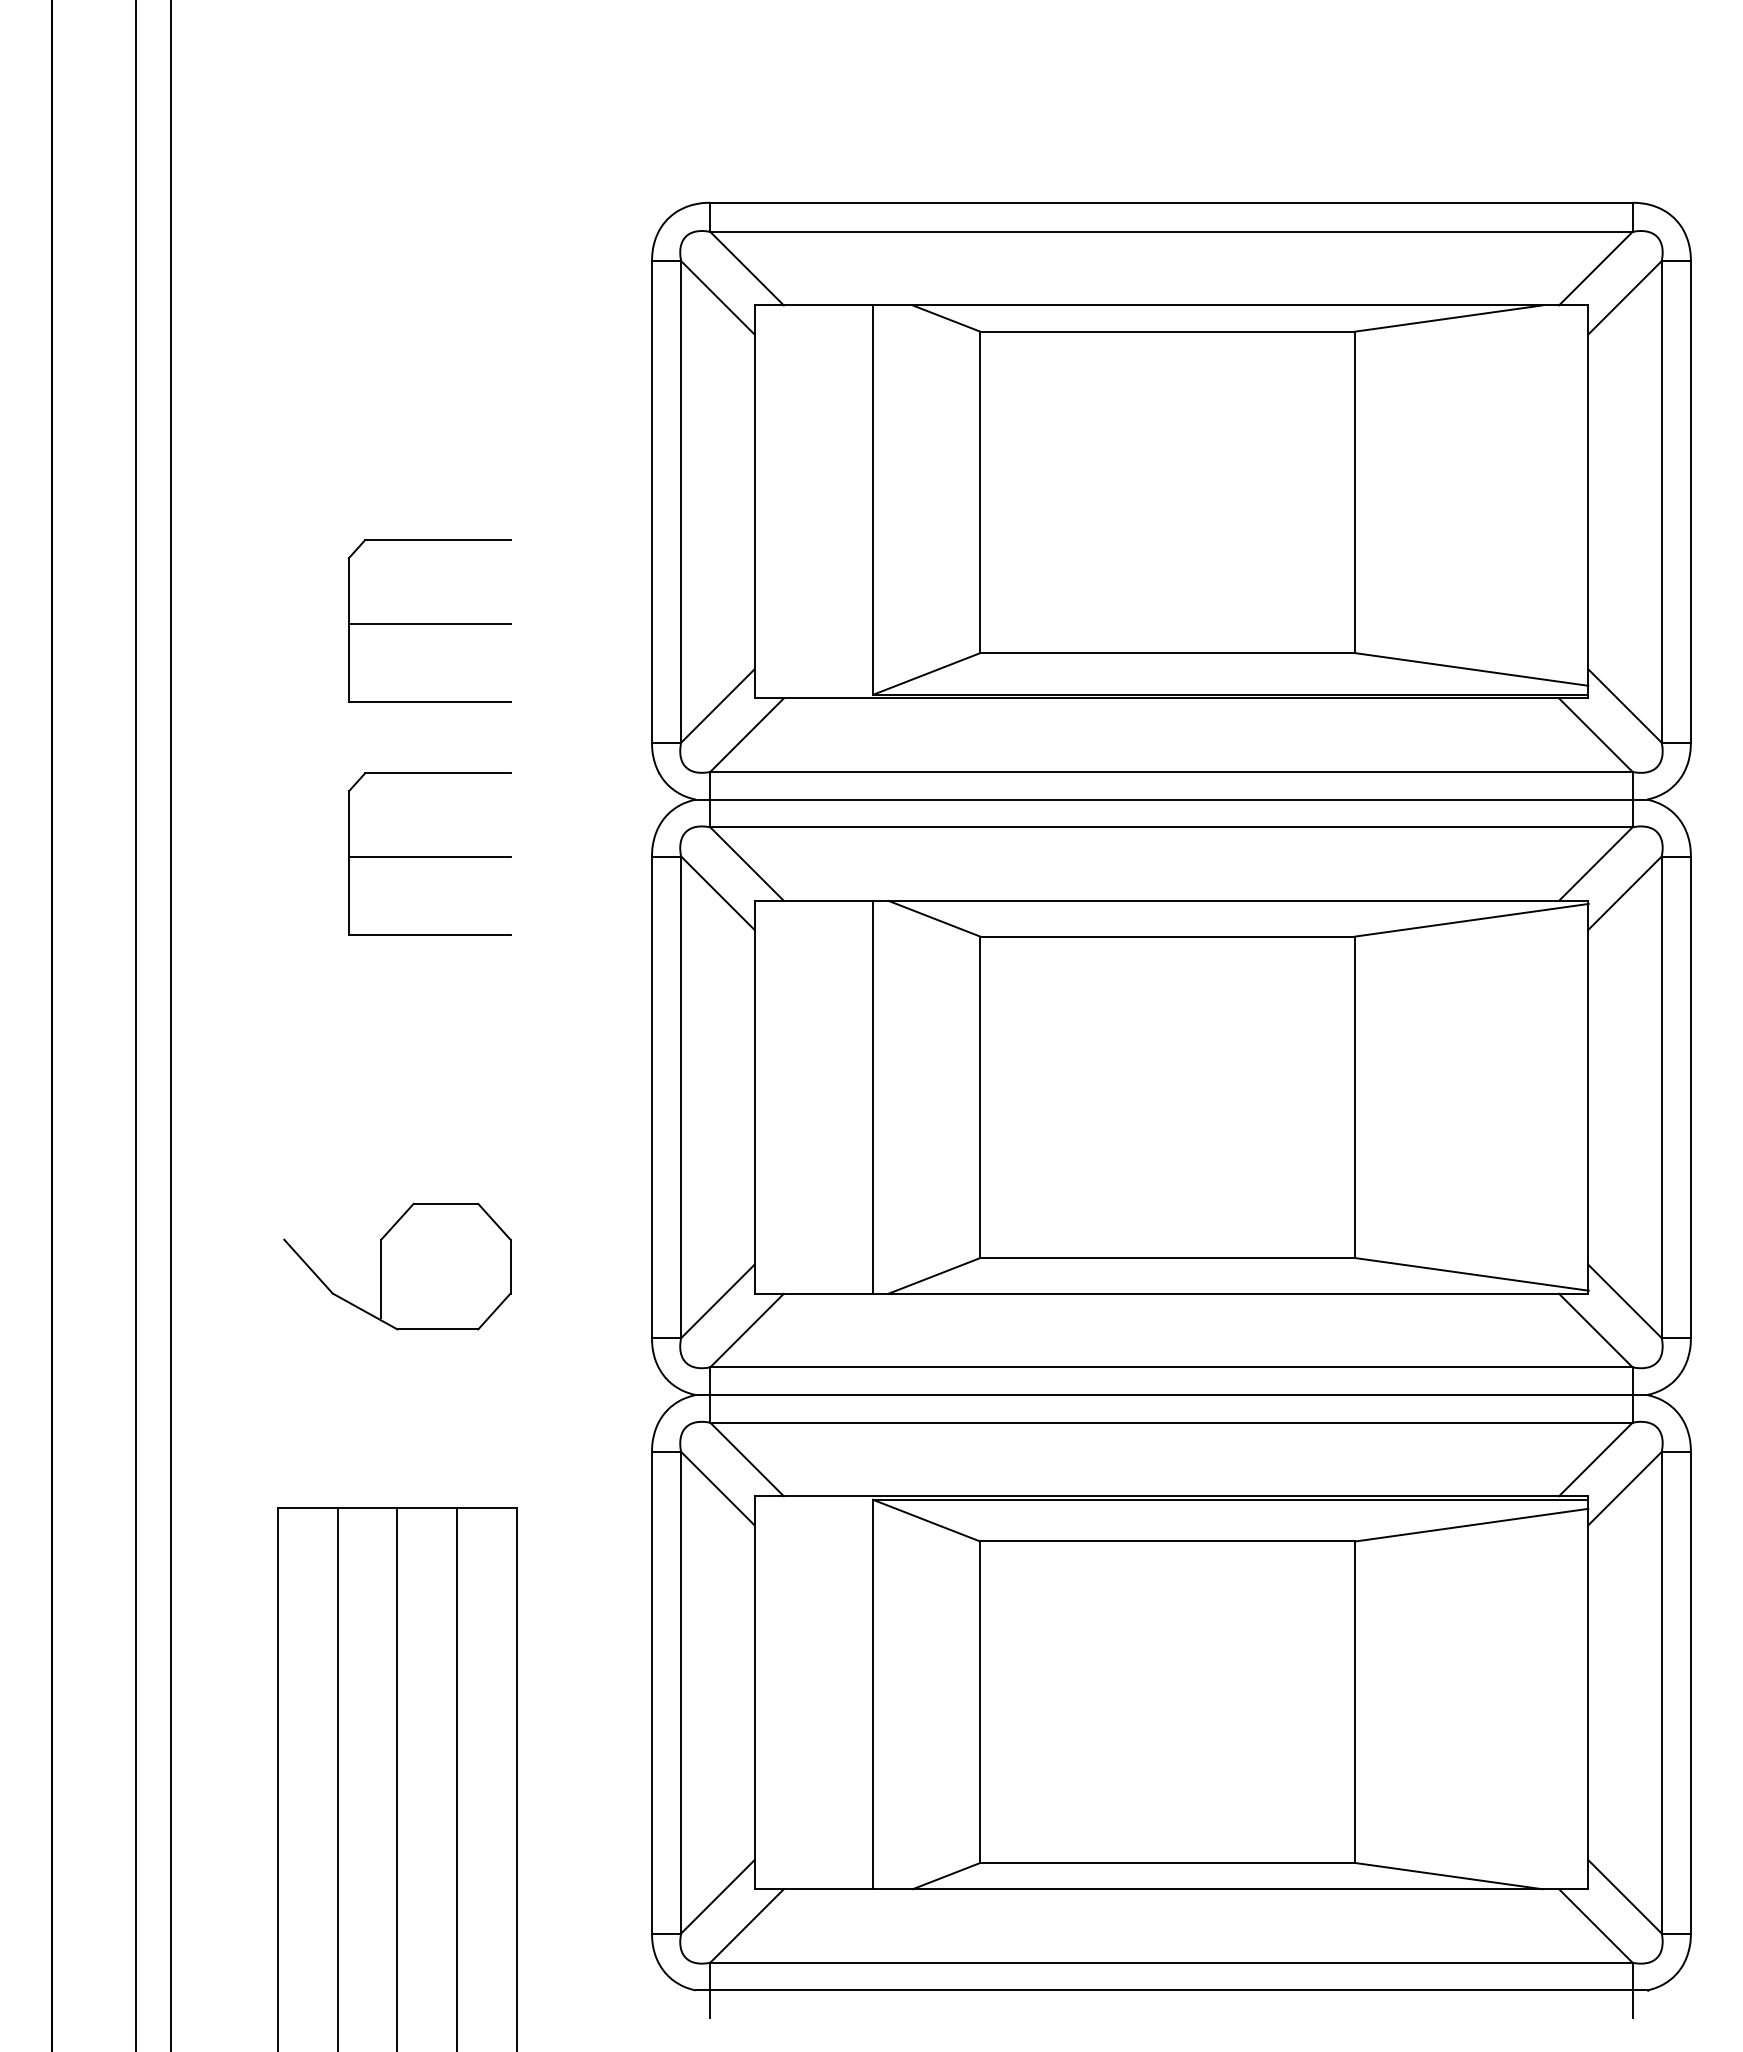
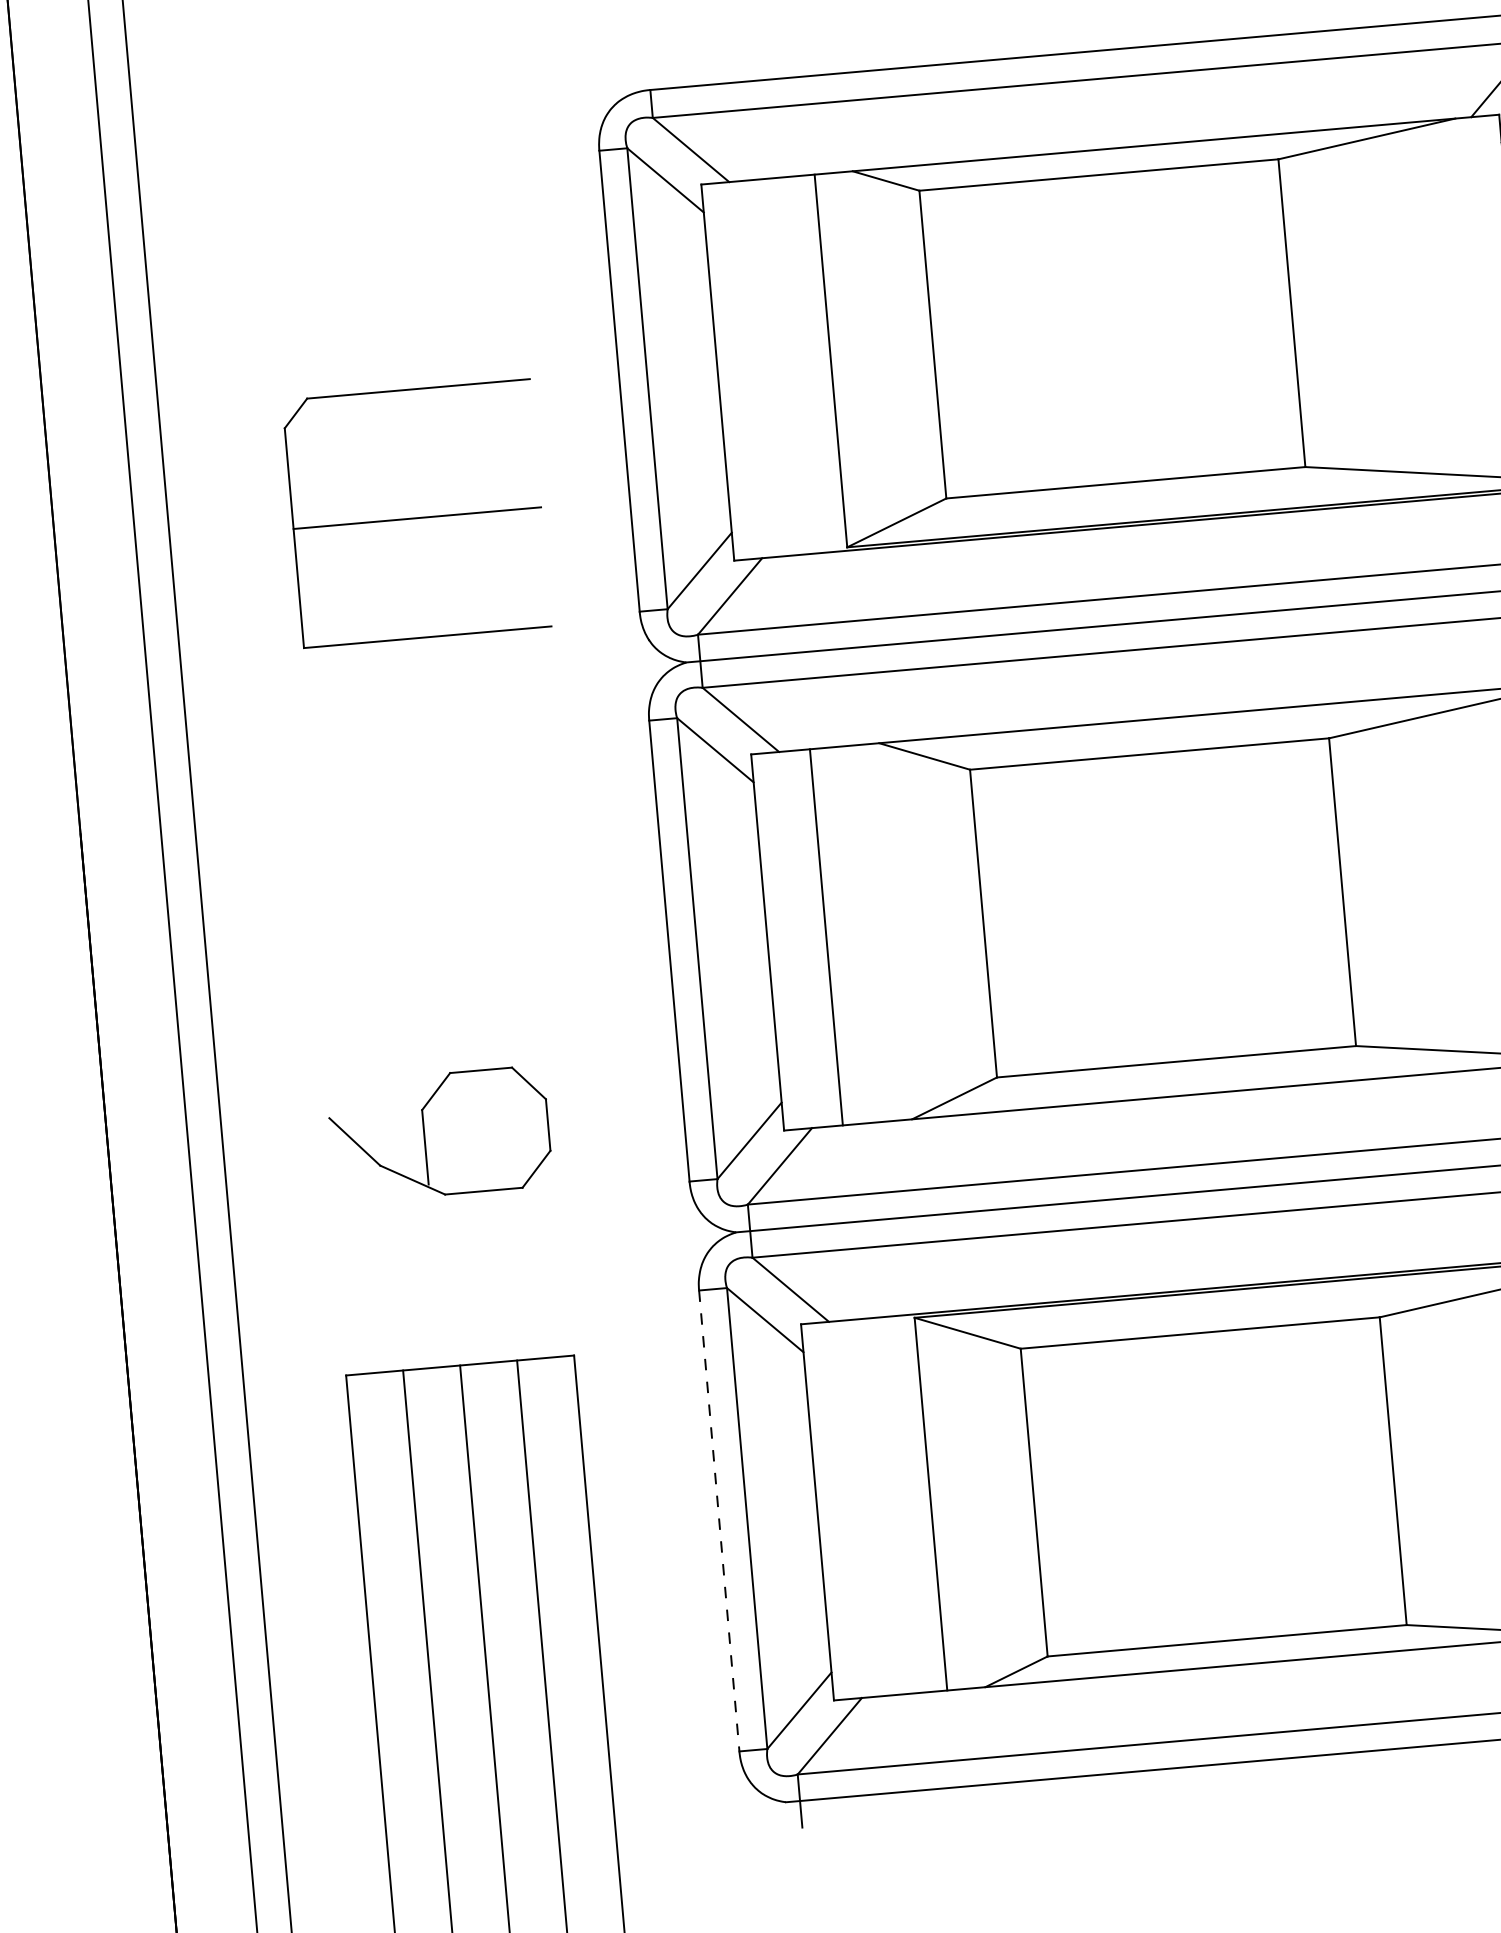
part: (429, 620) -> (416, 513), size x1.6
part: (429, 853) -> (436, 736), removed
line: (873, 1096) -> (826, 936), moved
line: (652, 1692) -> (719, 1520), solid -> dashed

